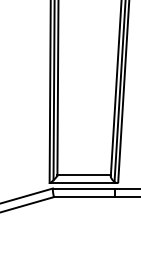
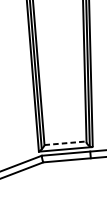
line: (84, 175) -> (65, 143), solid -> dashed

